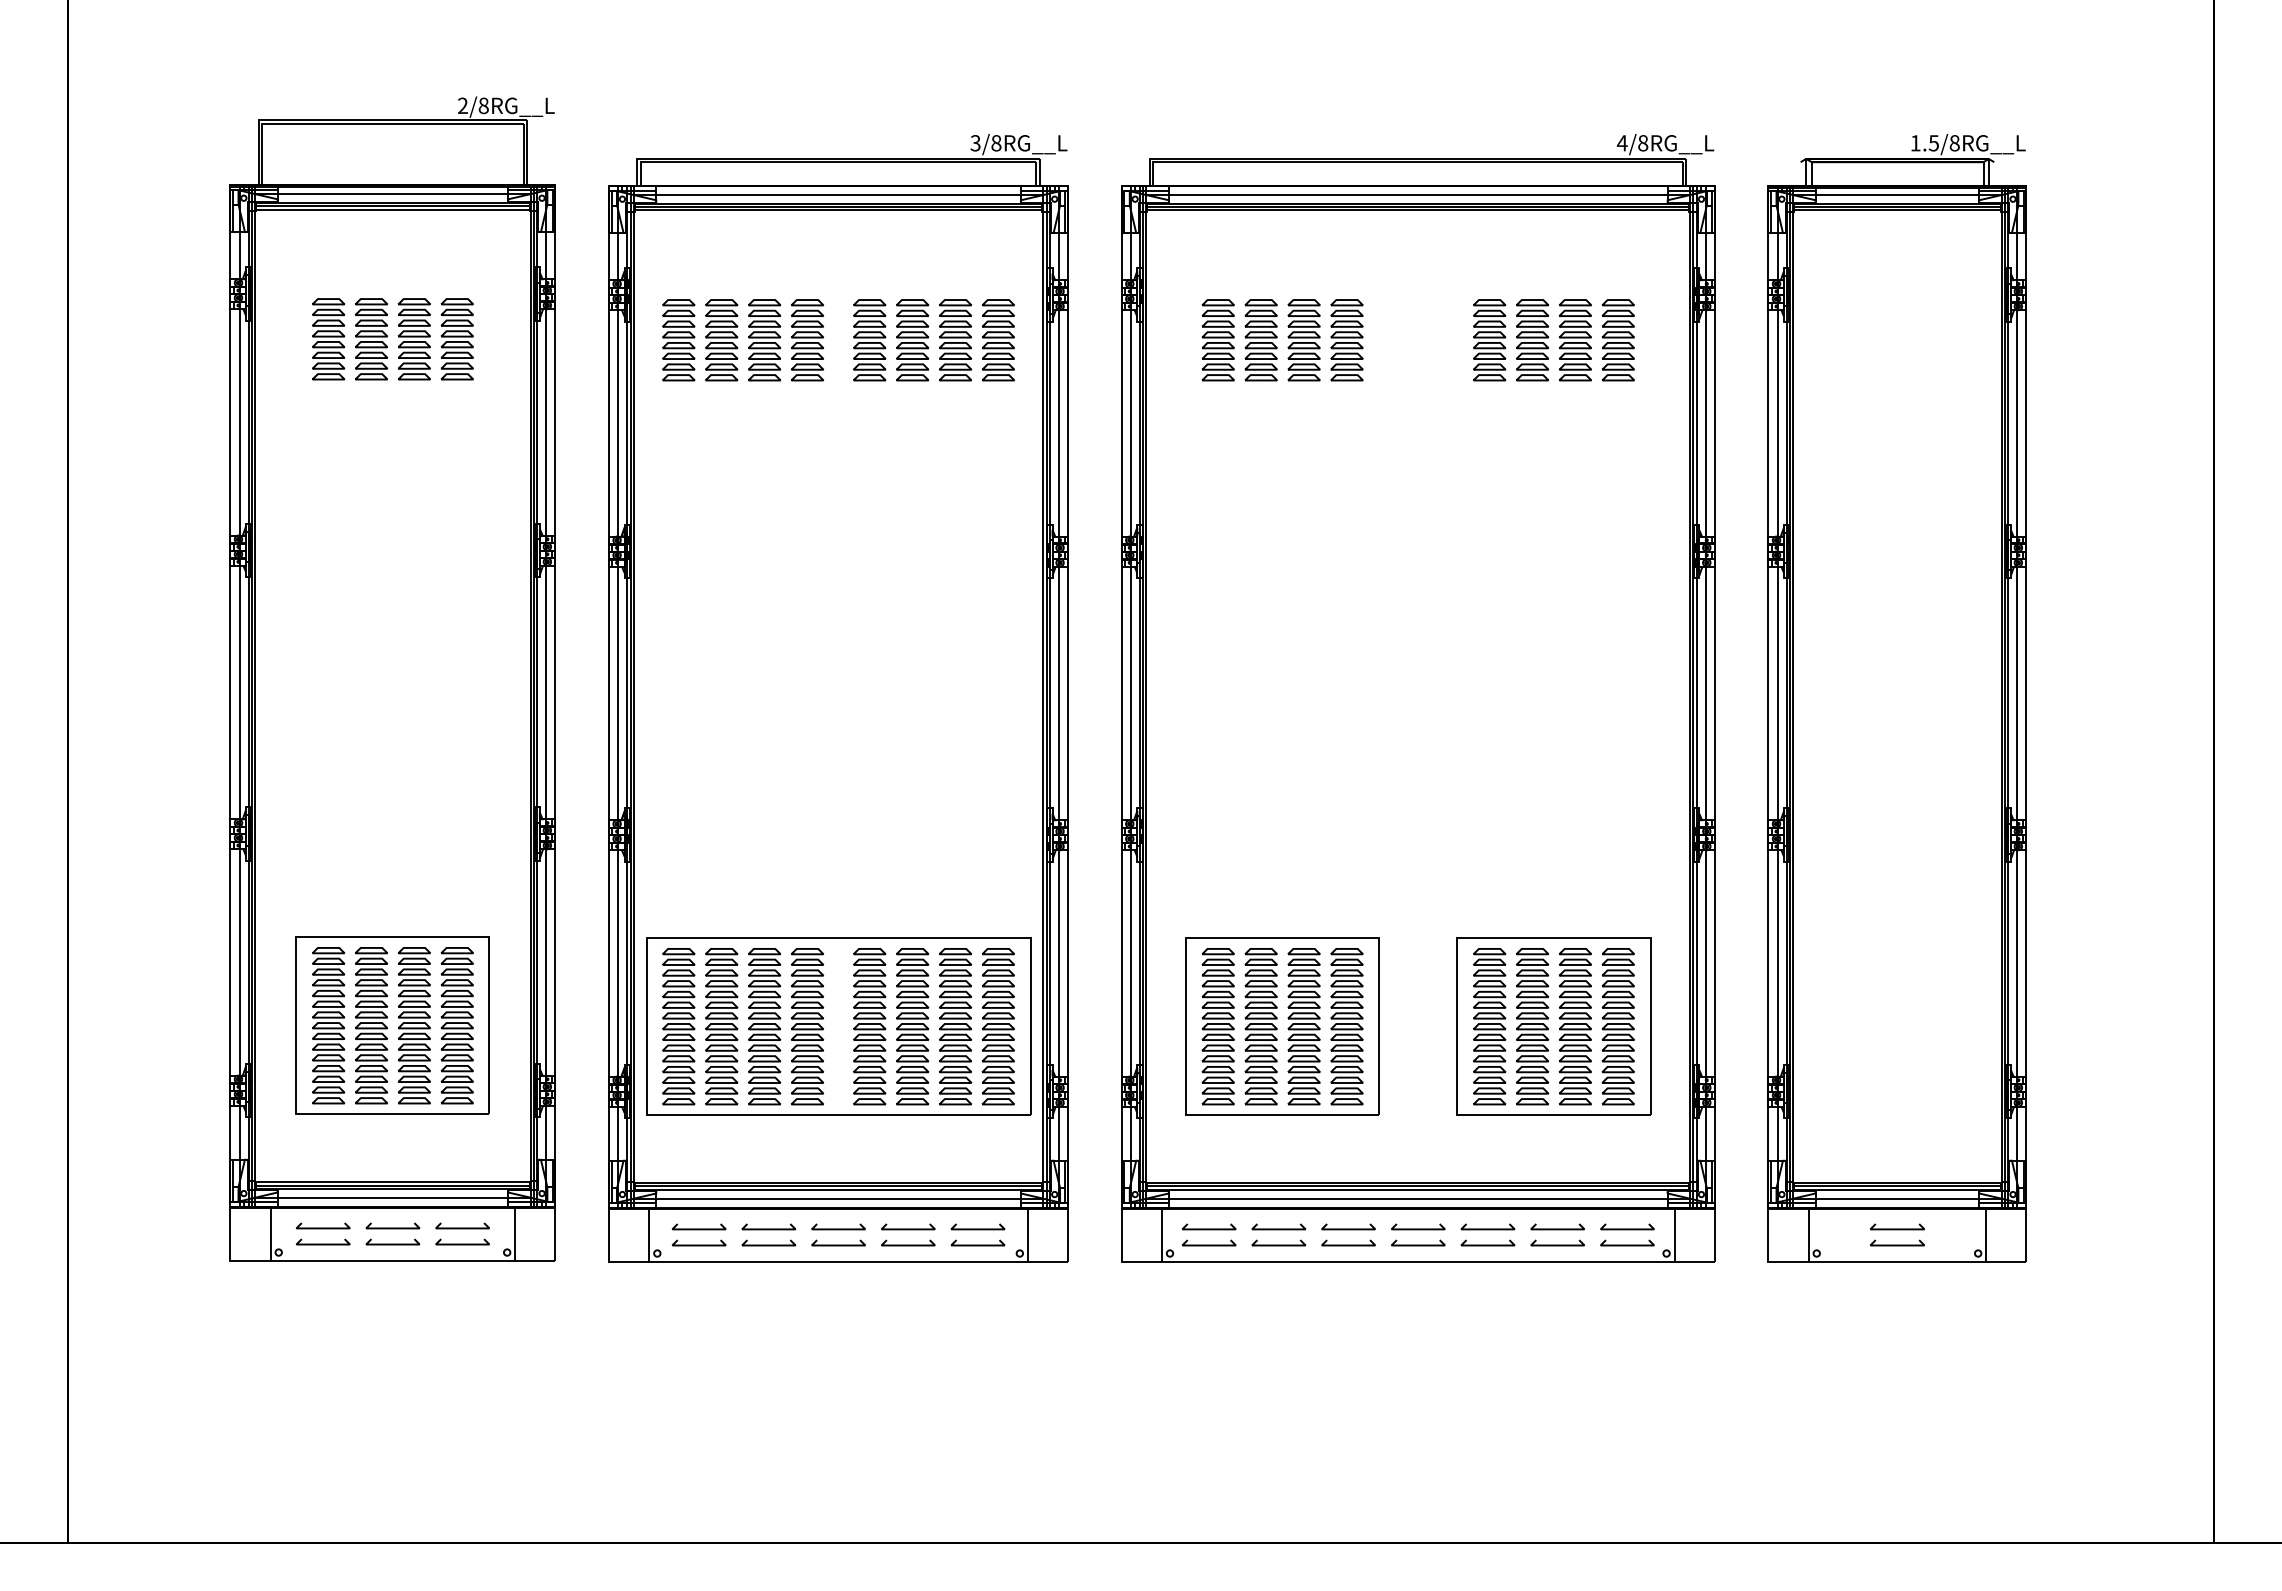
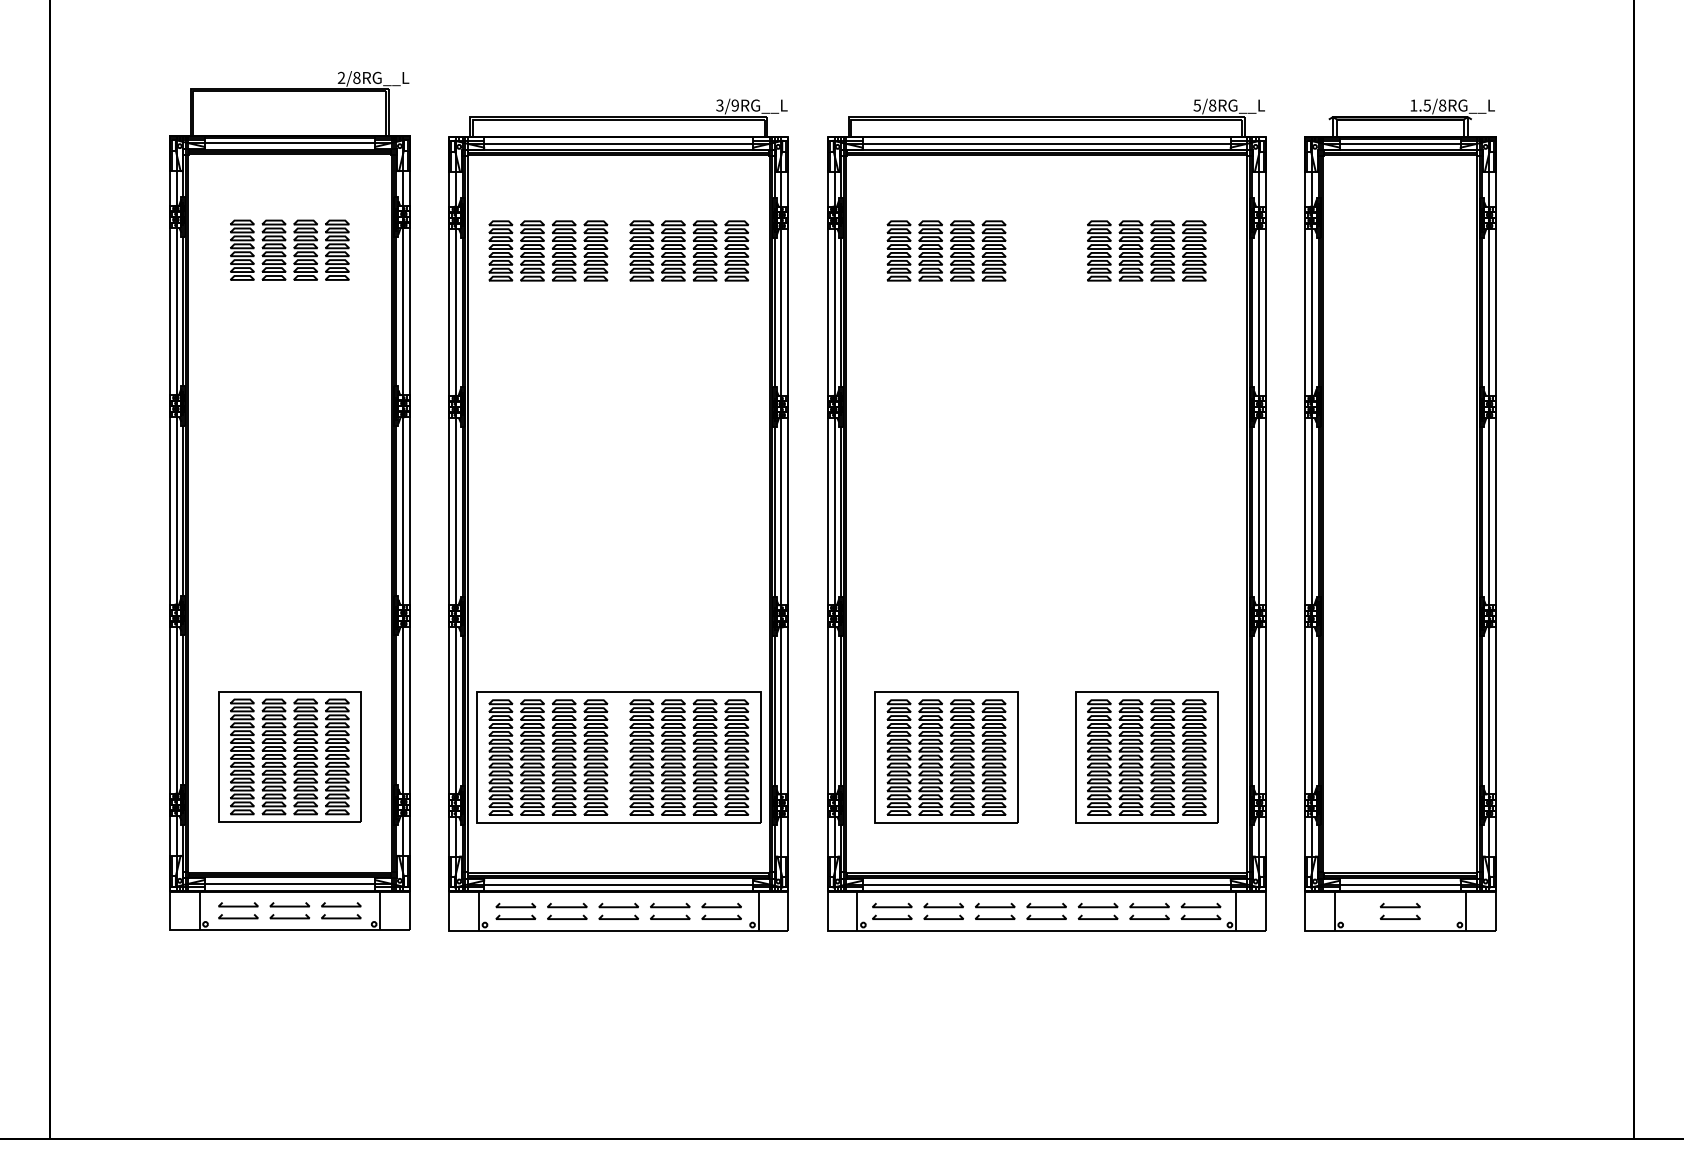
text: (996, 143) -> (735, 105), 3/8RG__L -> 3/9RG__L
text: (1621, 143) -> (1196, 105), 4/8RG__L -> 5/8RG__L

